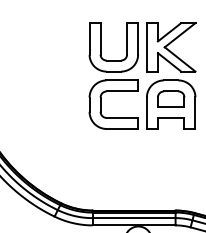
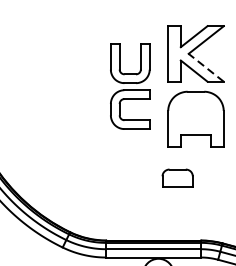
line: (180, 59) -> (206, 67), solid -> dashed
part: (113, 75) -> (130, 86), size x0.7
part: (171, 98) -> (178, 177), moved

